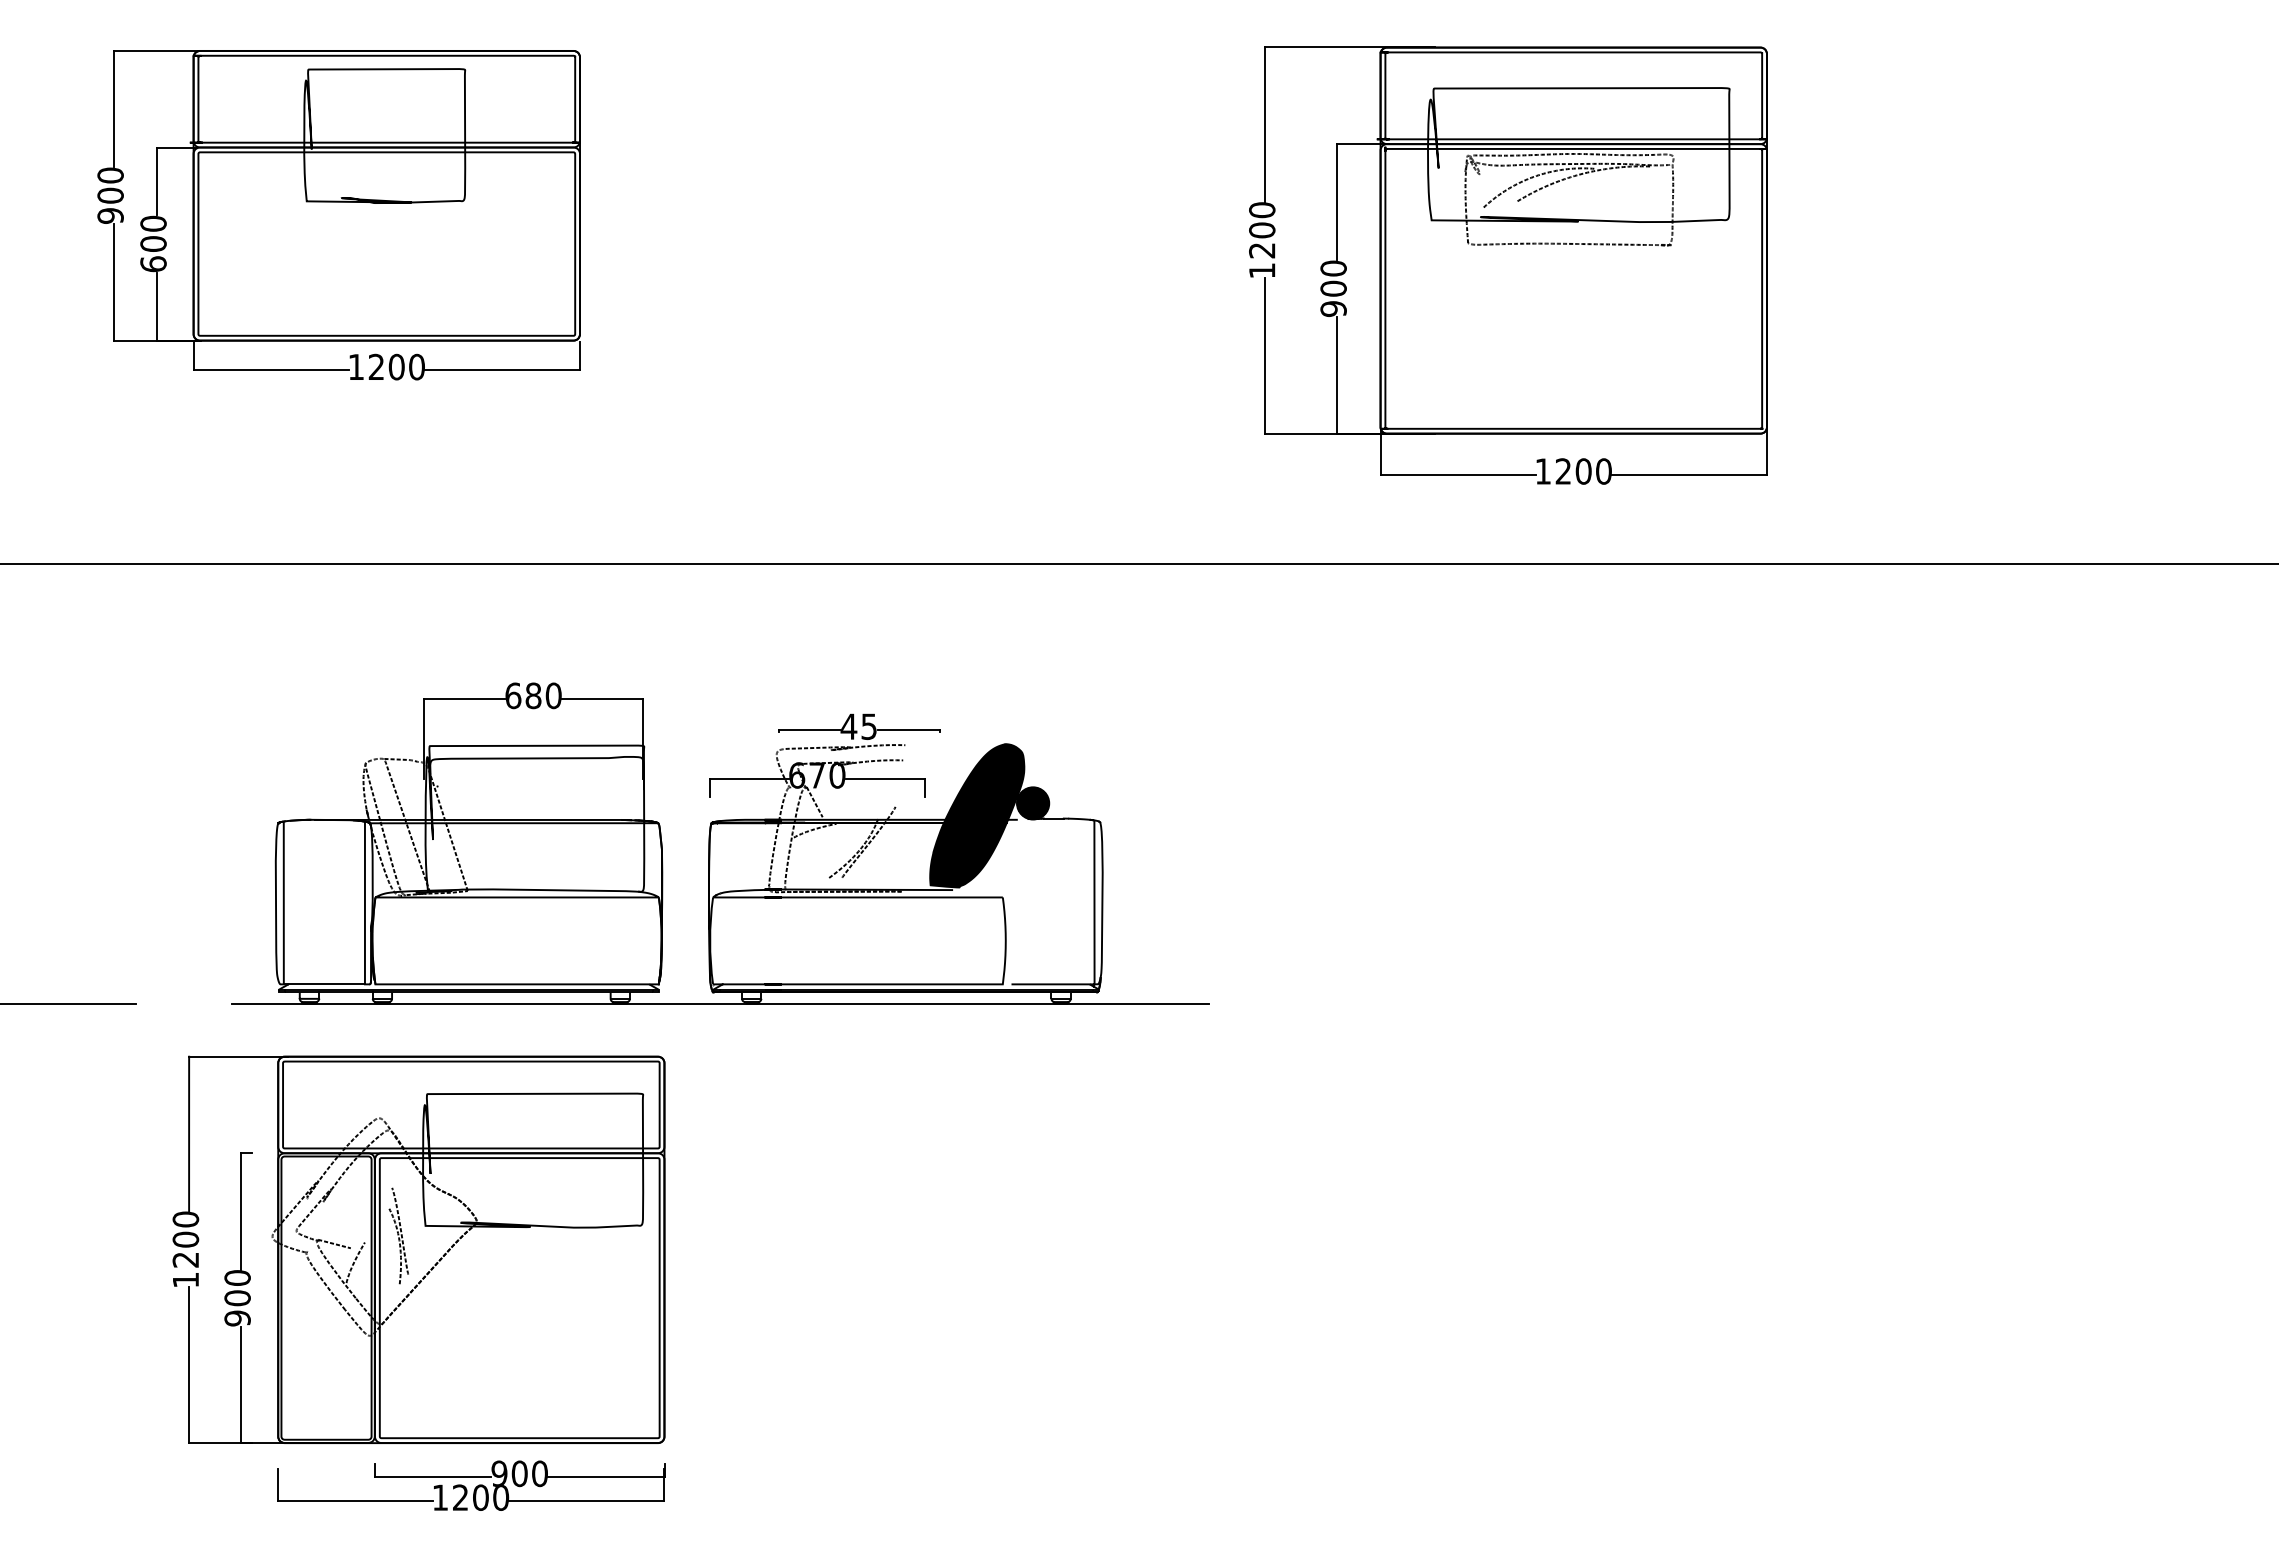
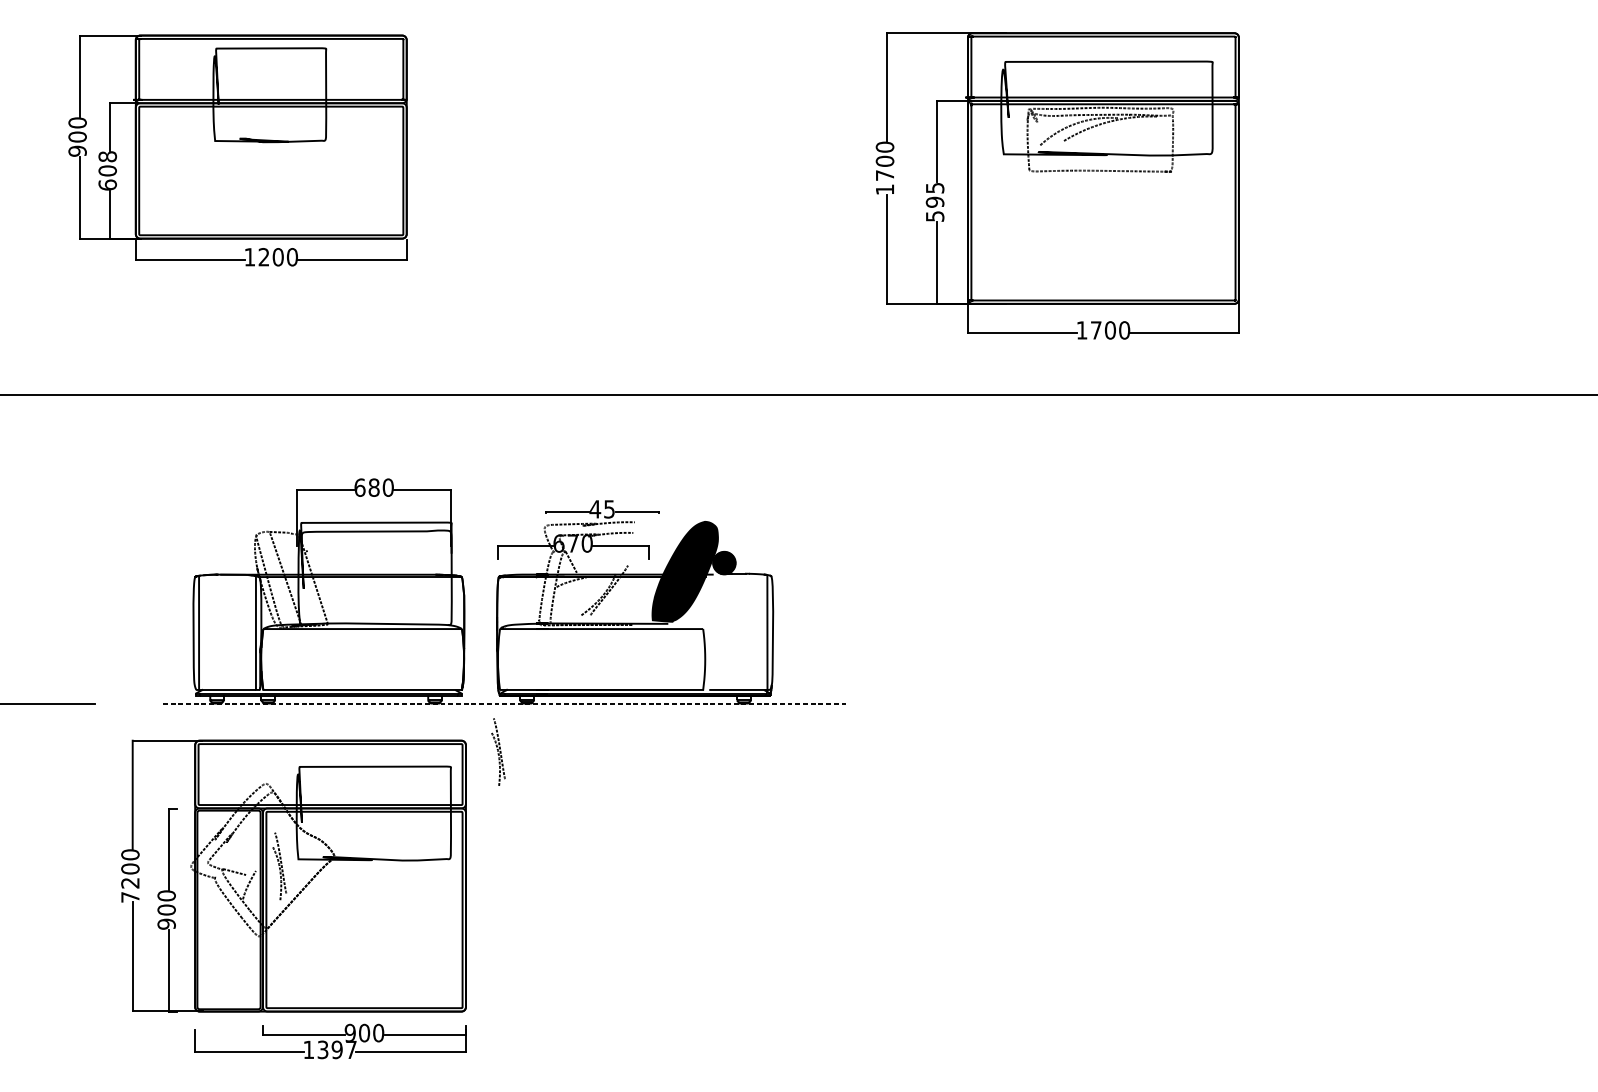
text: (153, 223) -> (107, 156), 600 -> 608
text: (1262, 250) -> (885, 175), 1200 -> 1700
text: (1333, 288) -> (935, 202), 900 -> 595
text: (1562, 471) -> (1095, 330), 1200 -> 1700
line: (721, 1003) -> (505, 703), solid -> dashed
part: (710, 1072) -> (498, 751), added
text: (185, 1279) -> (130, 896), 1200 -> 7200
text: (481, 1497) -> (337, 1049), 1200 -> 1397

